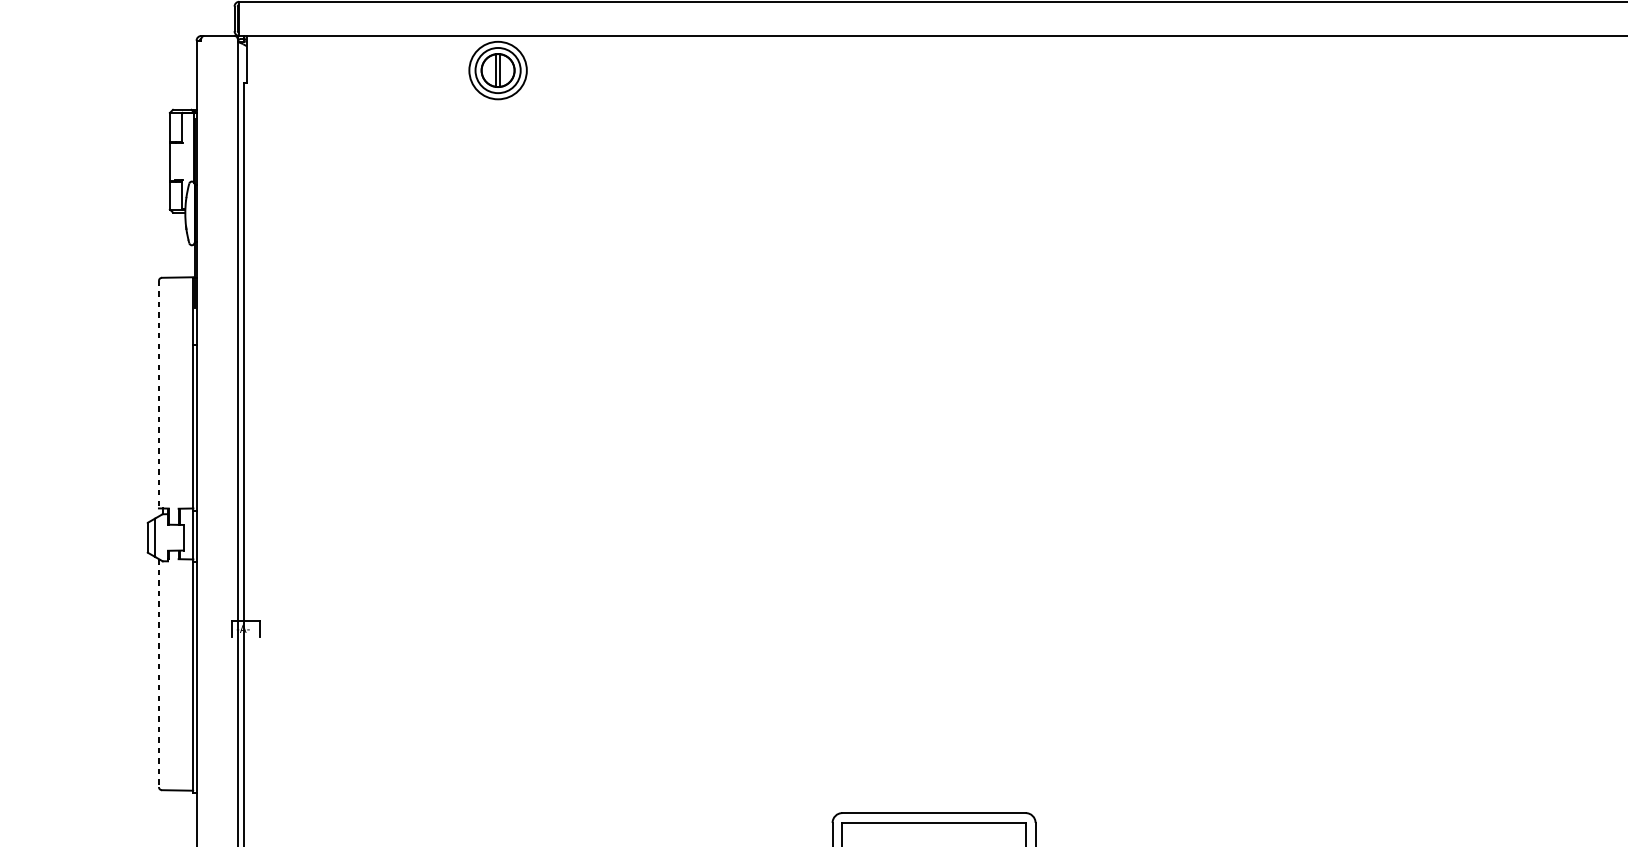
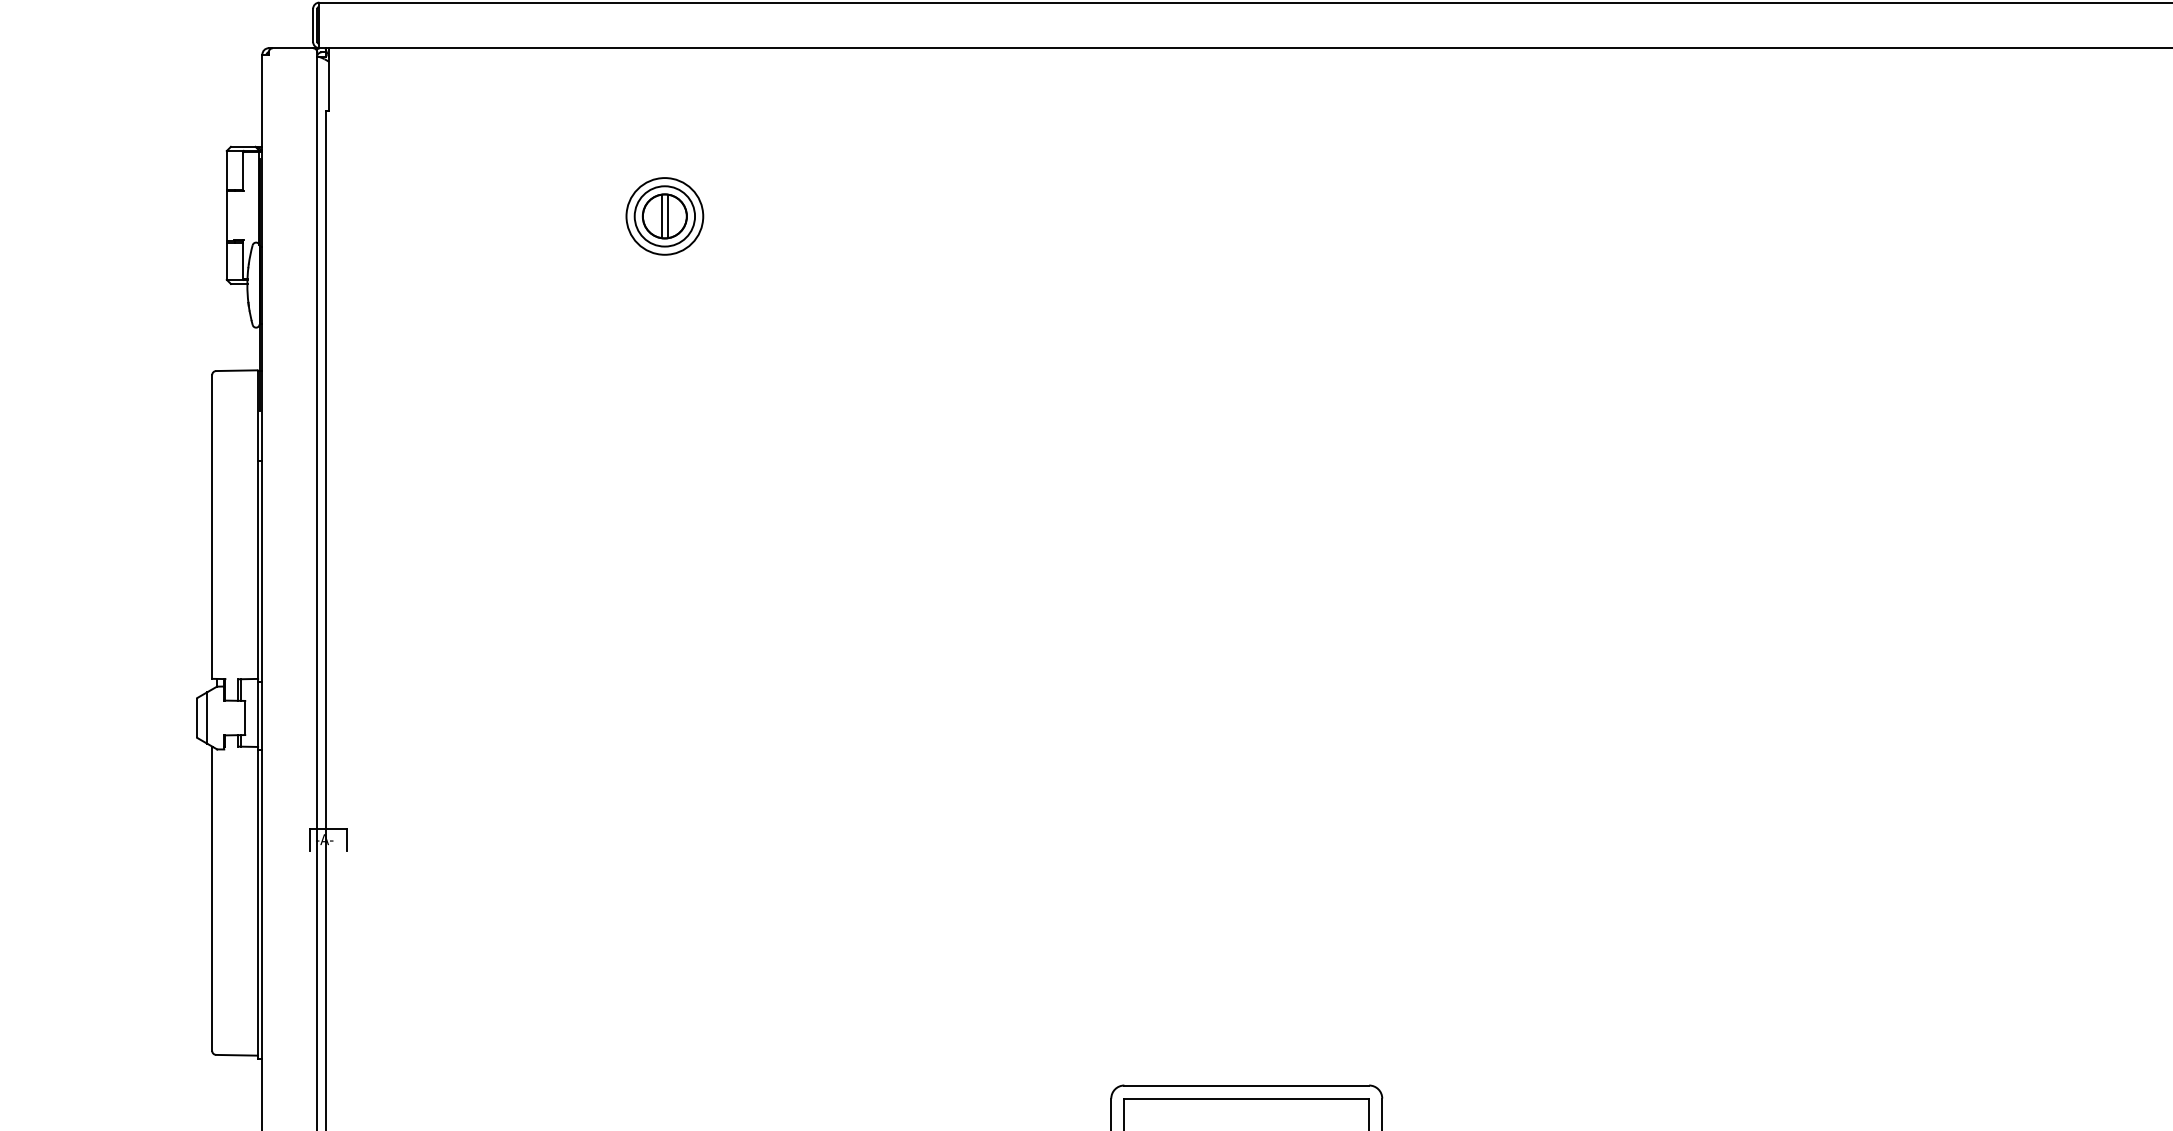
part: (497, 70) -> (664, 216), moved
line: (159, 395) -> (212, 527), dashed -> solid
line: (159, 672) -> (212, 898), dashed -> solid

